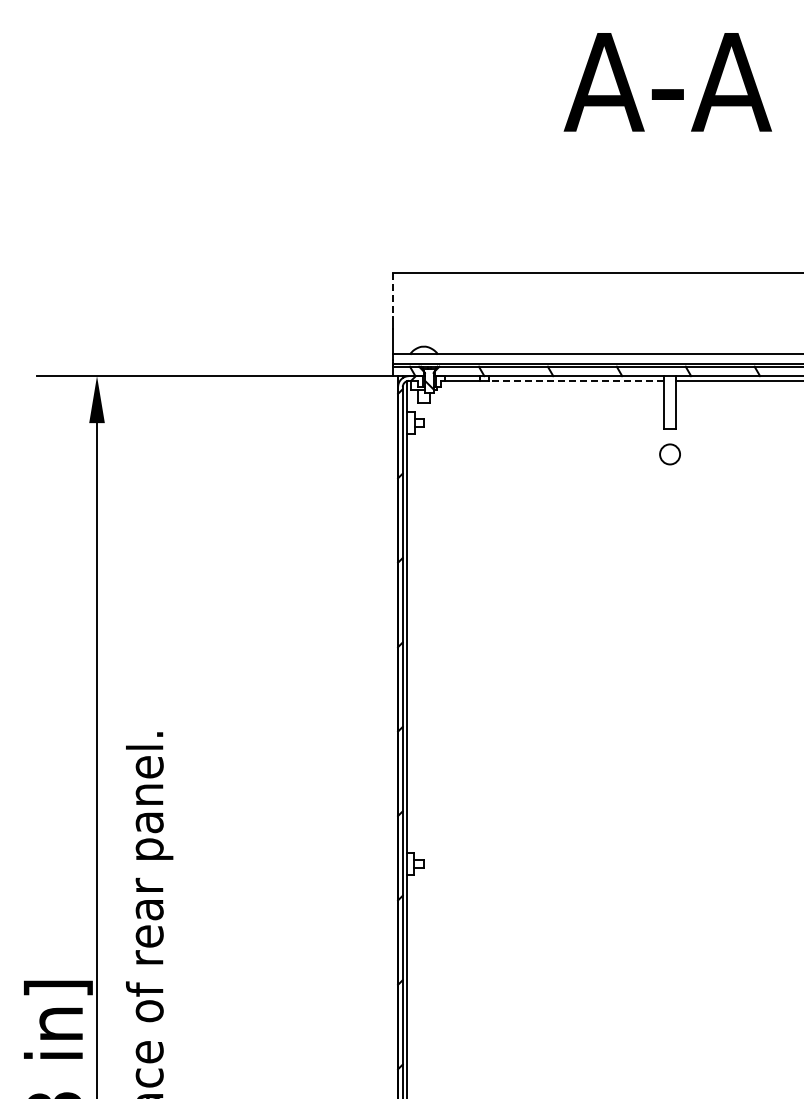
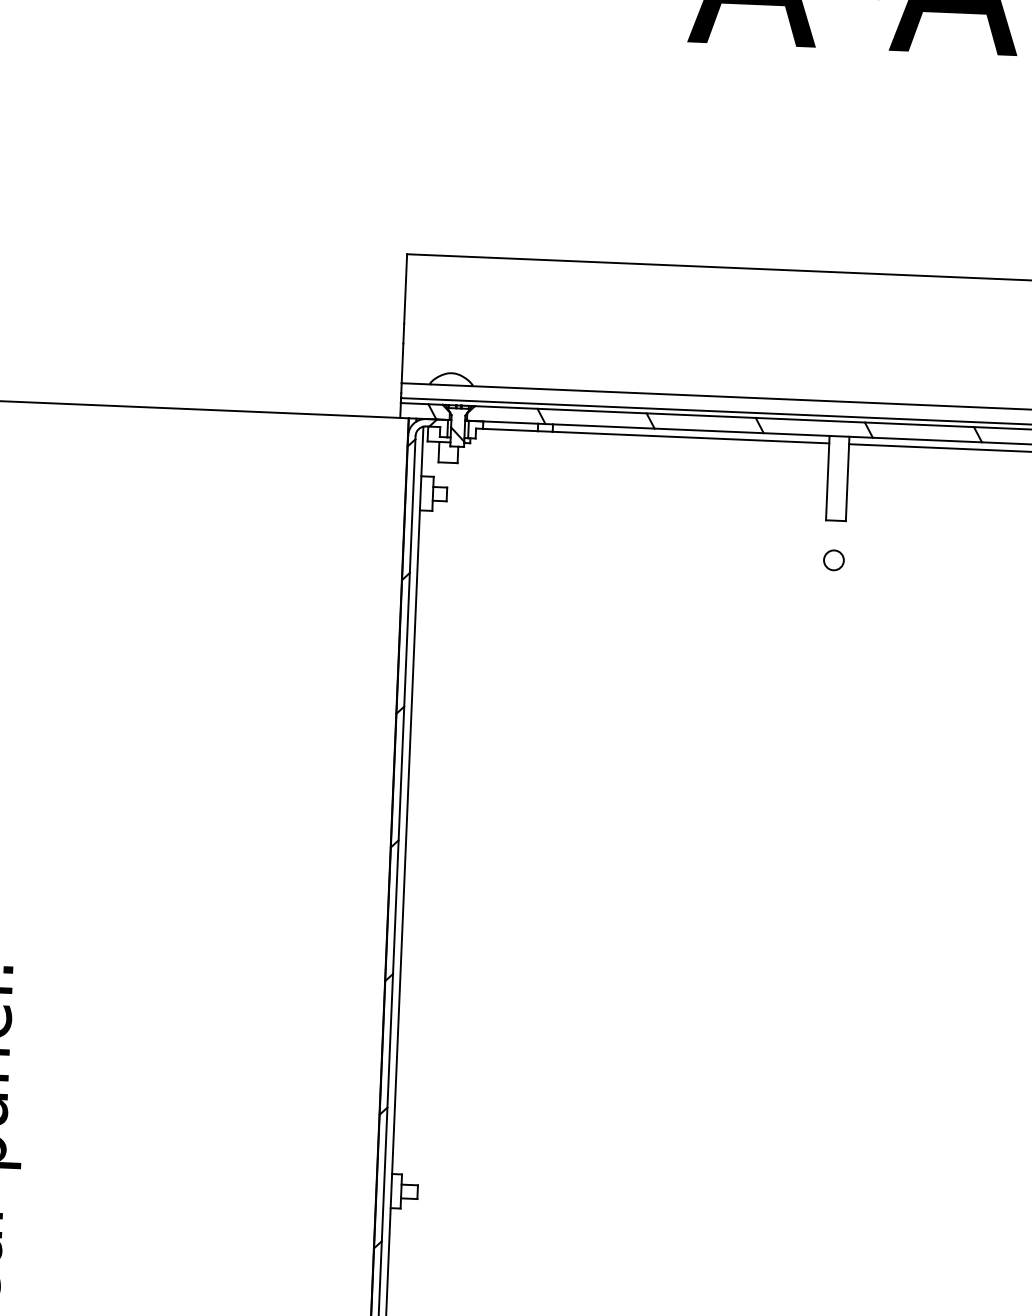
line: (392, 294) -> (405, 288), dashed -> solid
line: (575, 380) -> (689, 437), dashed -> solid
circle: (669, 454) -> (833, 560), size x0.62

